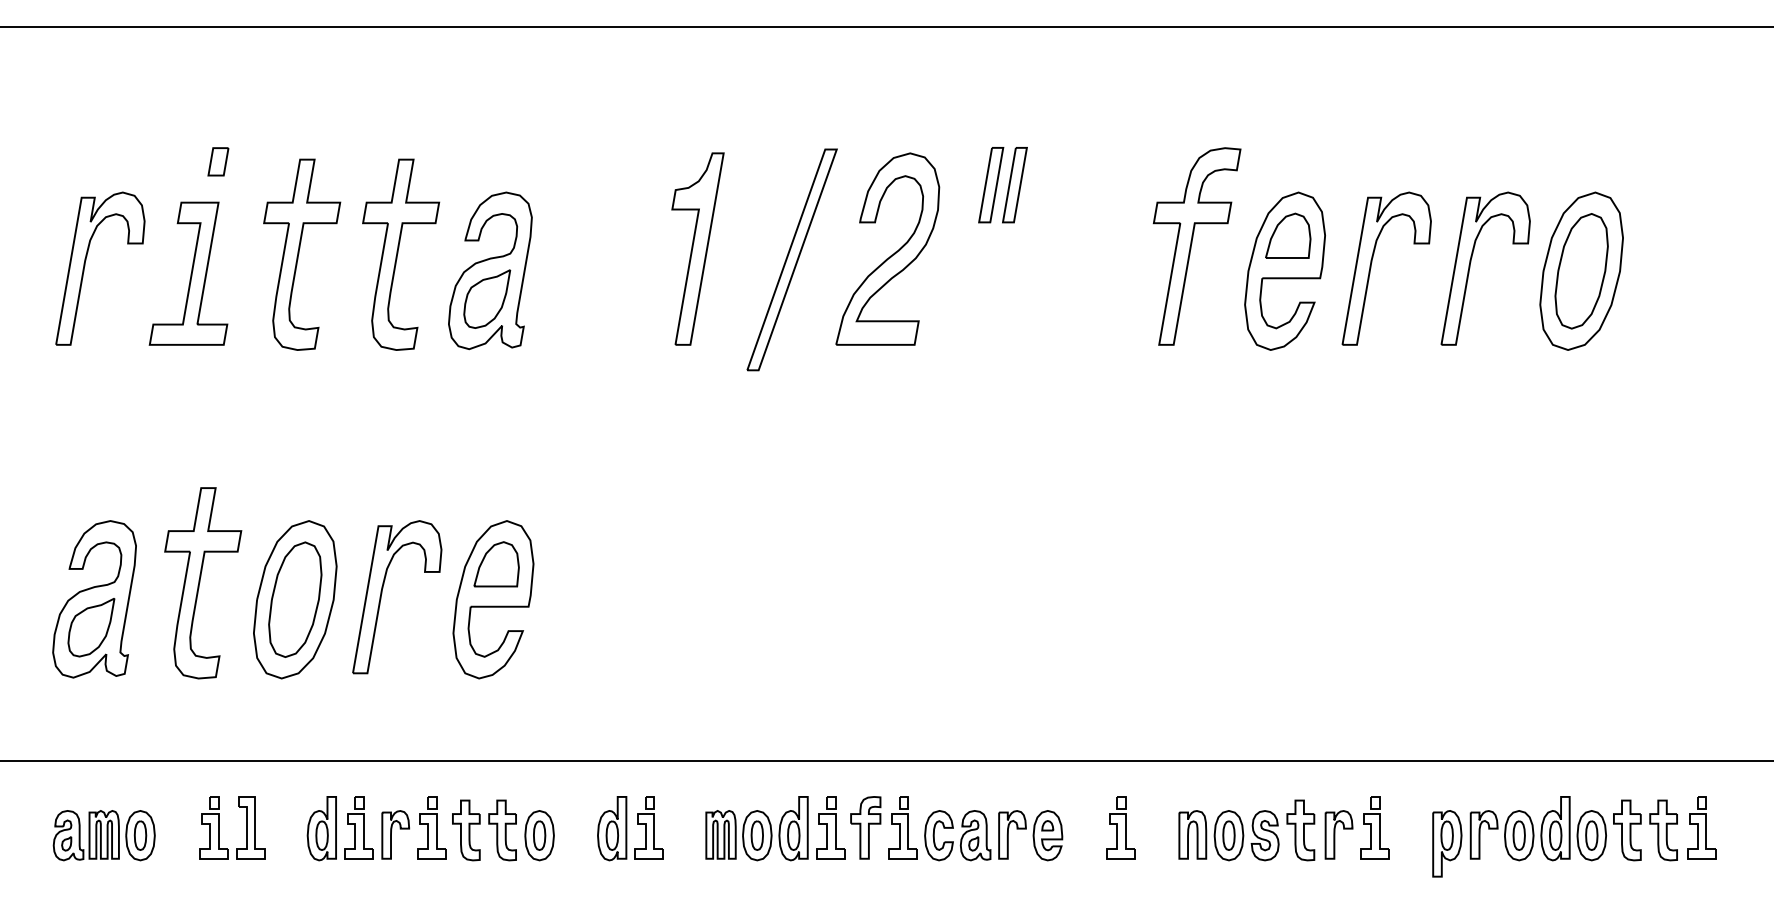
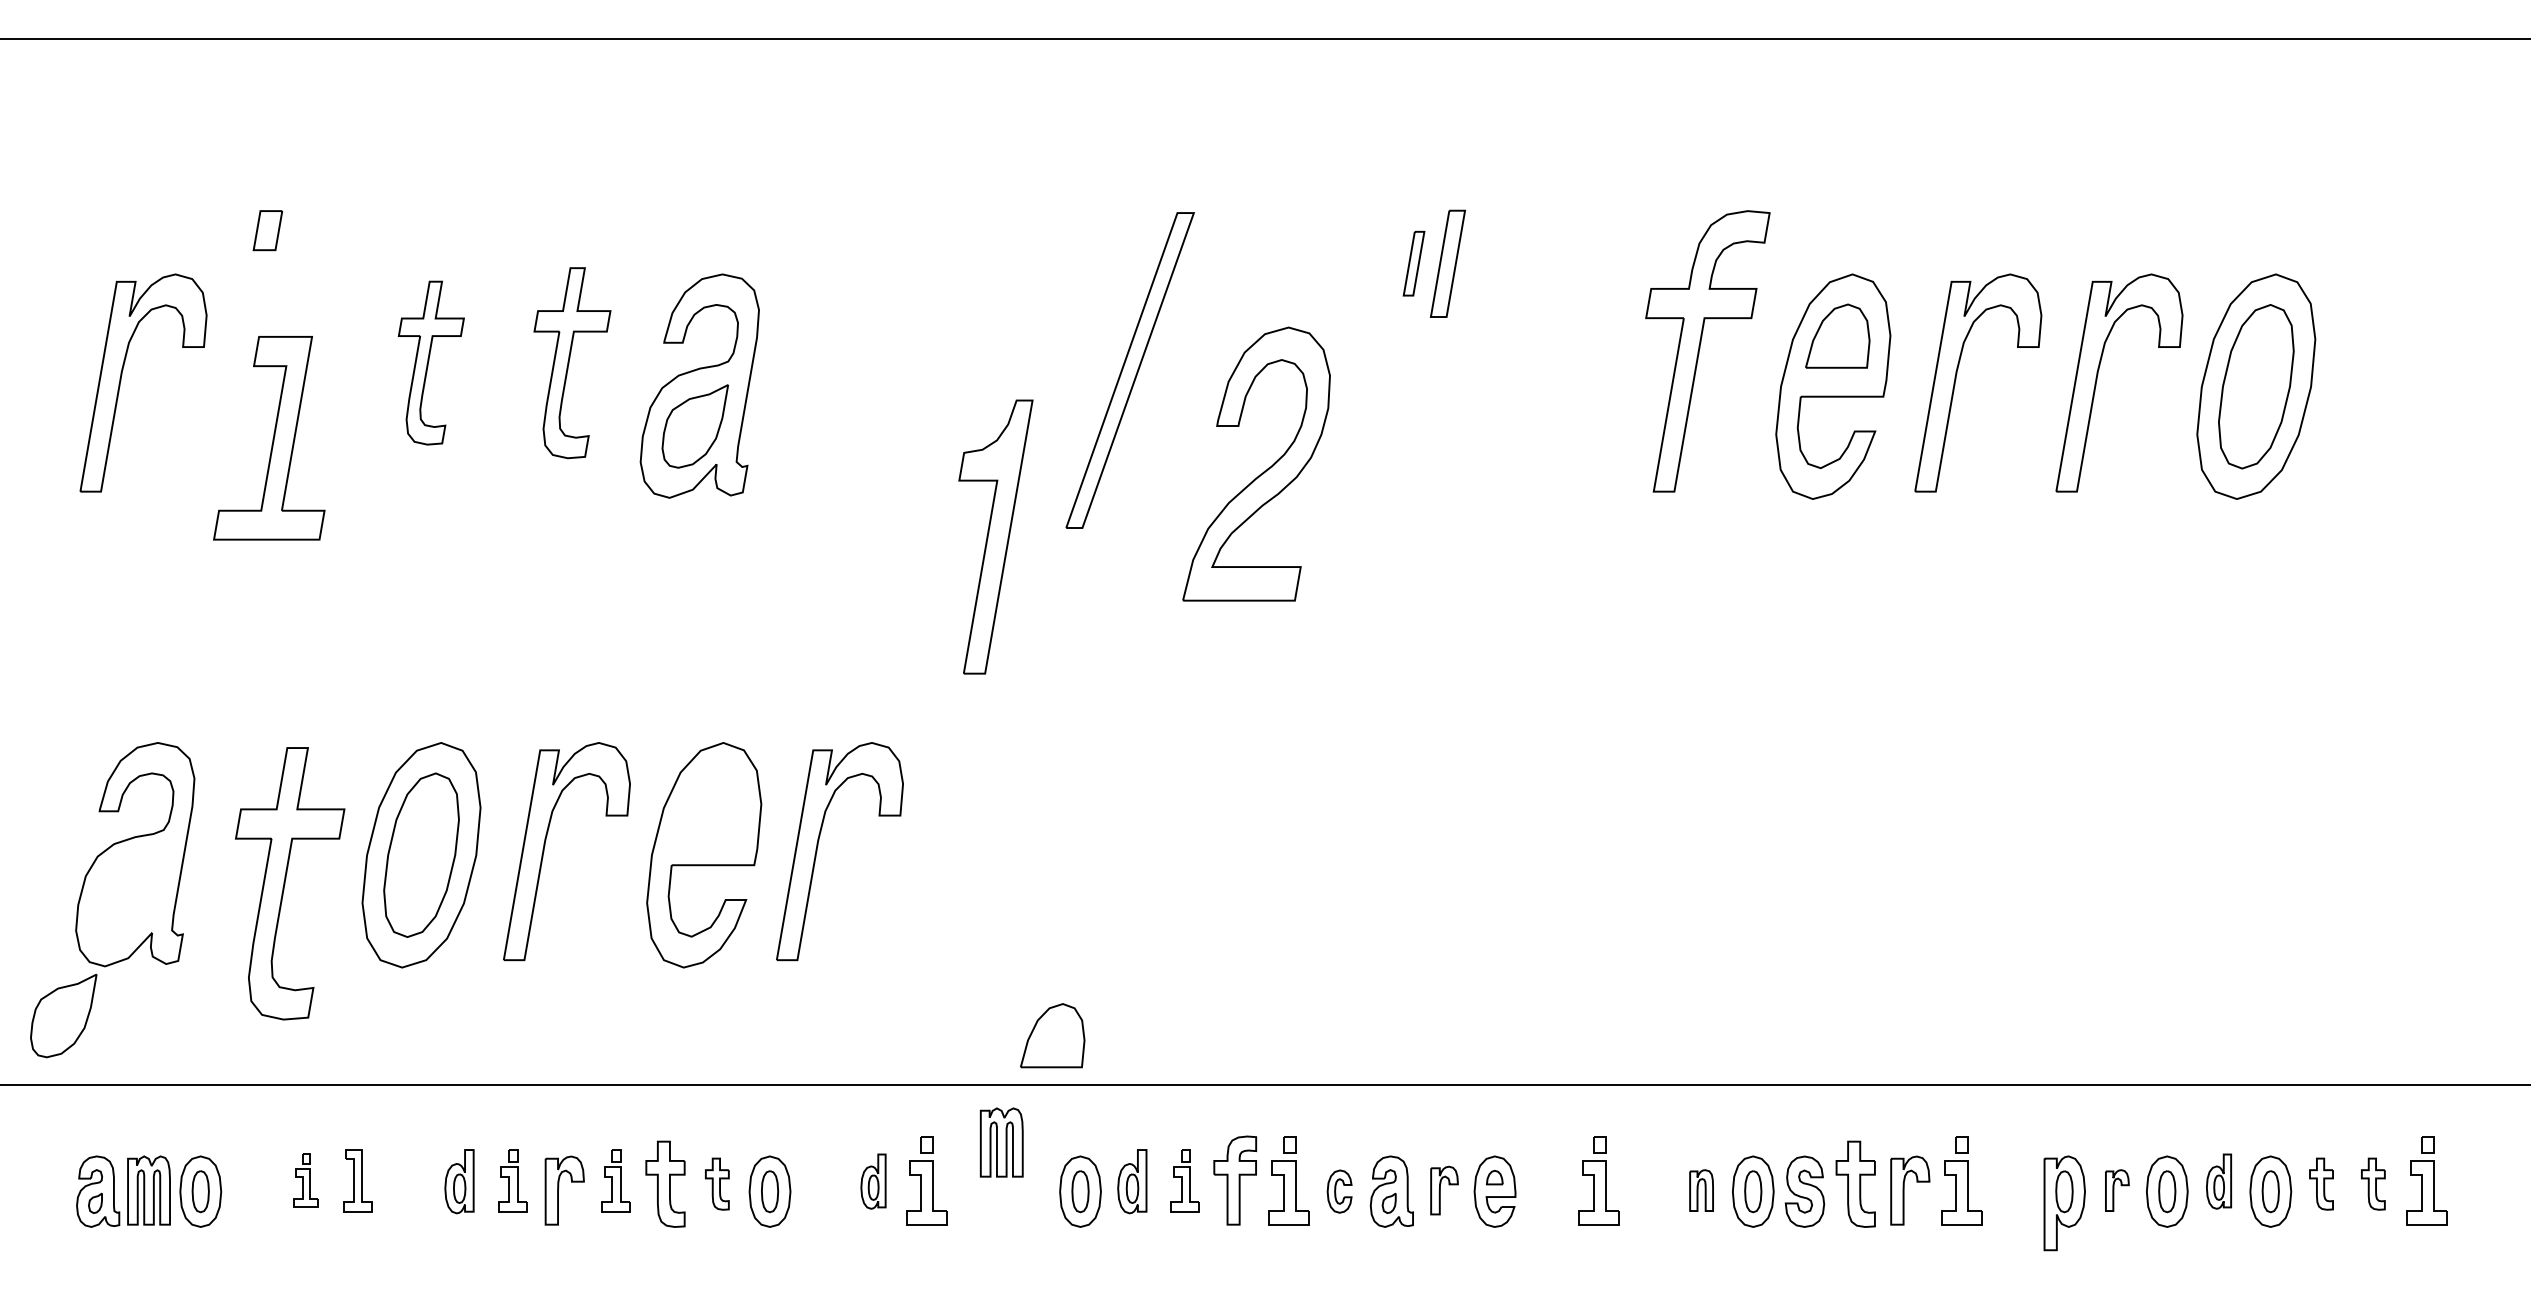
part: (218, 161) -> (267, 230), moved
part: (990, 184) -> (1413, 263), size x0.6
part: (697, 248) -> (995, 536), moved
part: (893, 253) -> (1264, 470), moved
part: (302, 254) -> (431, 362), size x0.6
part: (401, 254) -> (572, 362), size x0.7
part: (188, 273) -> (269, 438), moved
part: (496, 564) -> (1052, 1035), moved
part: (203, 583) -> (290, 883), moved
part: (573, 593) -> (818, 846), added
part: (91, 627) -> (63, 1015), moved
part: (213, 827) -> (305, 1180), size x0.6
part: (250, 827) -> (357, 1180), size x0.7
part: (359, 827) -> (512, 1180), size x0.7
part: (431, 827) -> (615, 1180), size x0.7
part: (830, 827) -> (1184, 1180), size x0.7
part: (321, 828) -> (459, 1181), size x0.7
part: (612, 828) -> (873, 1181), size x0.6
part: (793, 828) -> (1132, 1181), size x0.7
part: (1555, 828) -> (2218, 1181), size x0.6
part: (502, 829) -> (717, 1183), size x0.6
part: (1627, 829) -> (2321, 1183), size x0.6
part: (1663, 829) -> (2373, 1183), size x0.6
part: (720, 834) -> (1001, 1142), moved
part: (1012, 834) -> (1444, 1190), size x0.7
part: (1192, 834) -> (1701, 1190), size x0.6
part: (1484, 834) -> (2117, 1190), size x0.6
part: (938, 835) -> (1339, 1191), size x0.6

